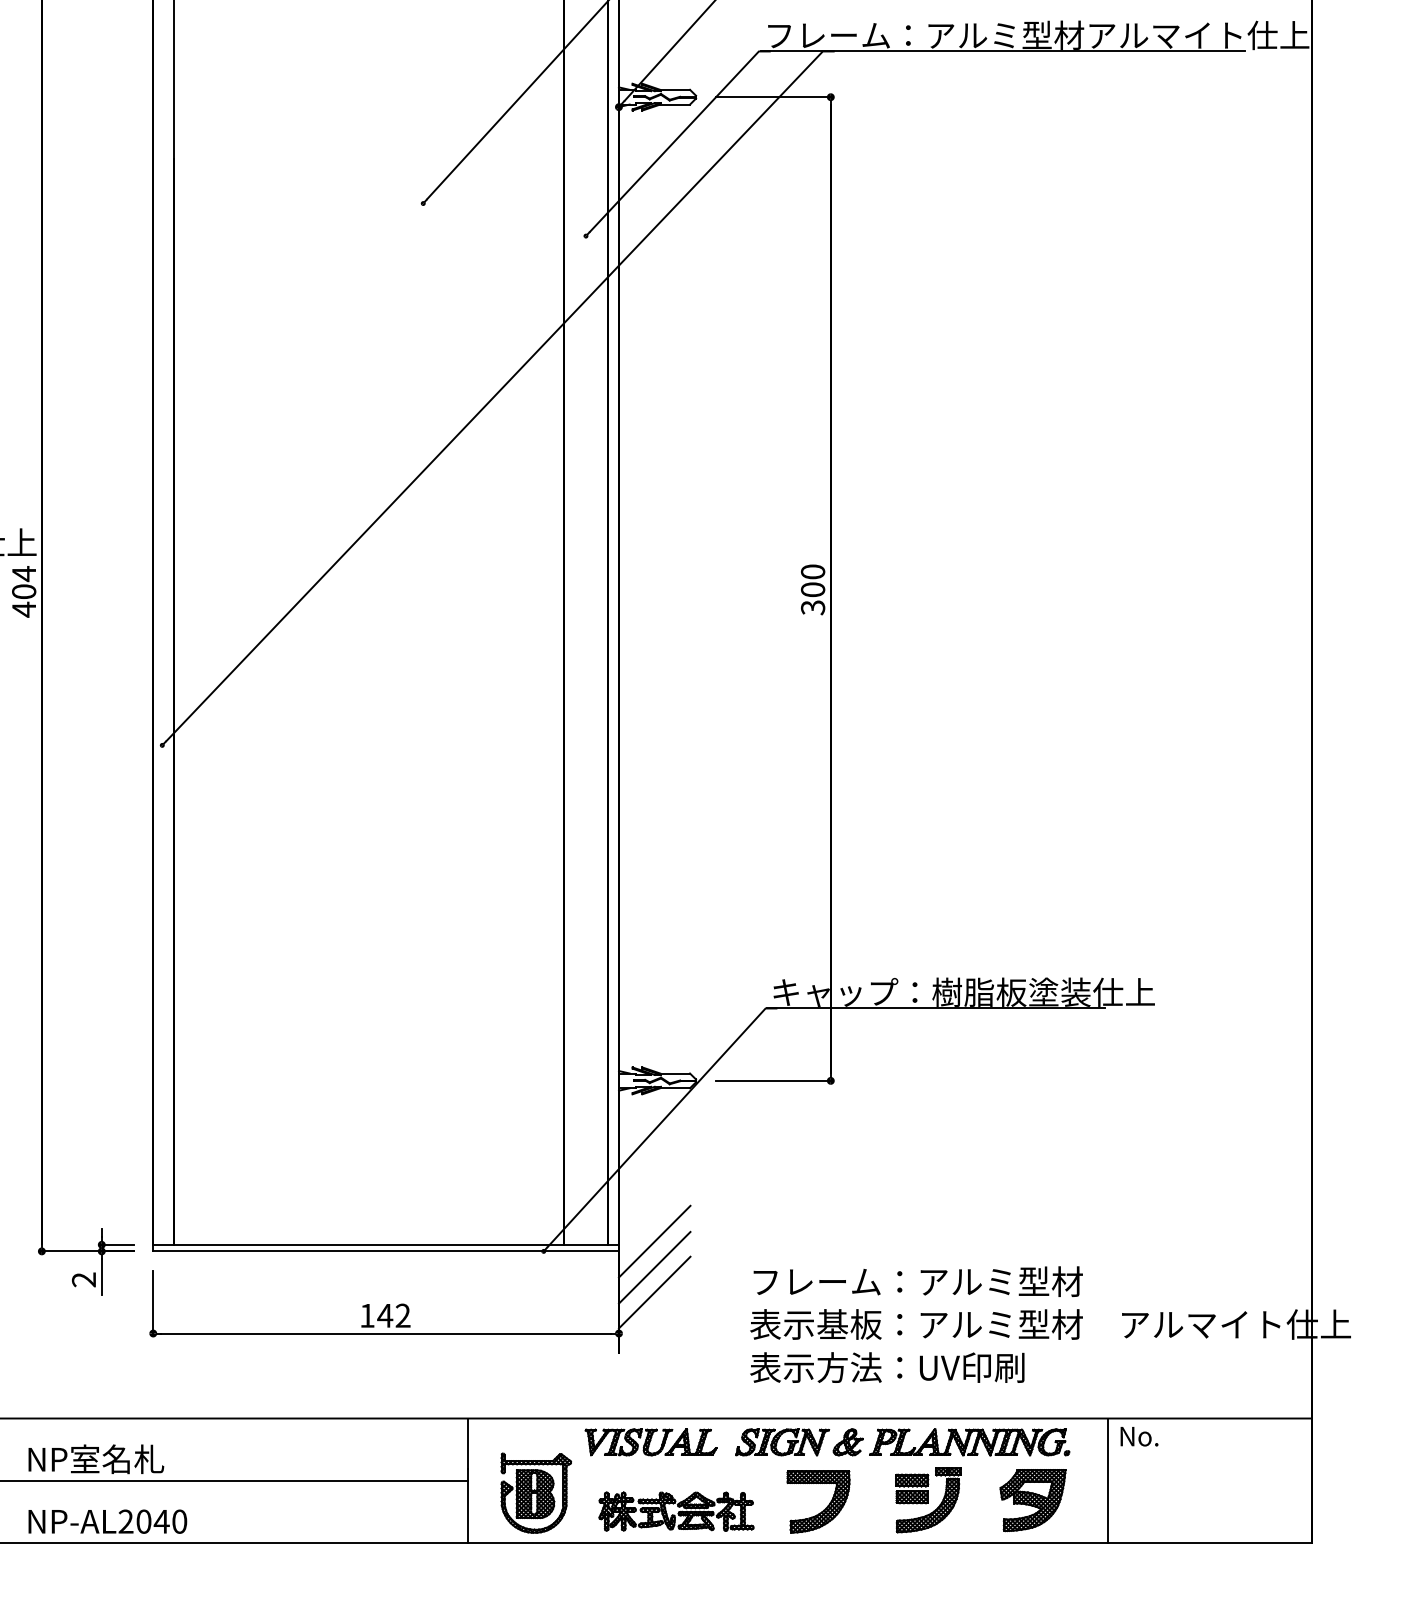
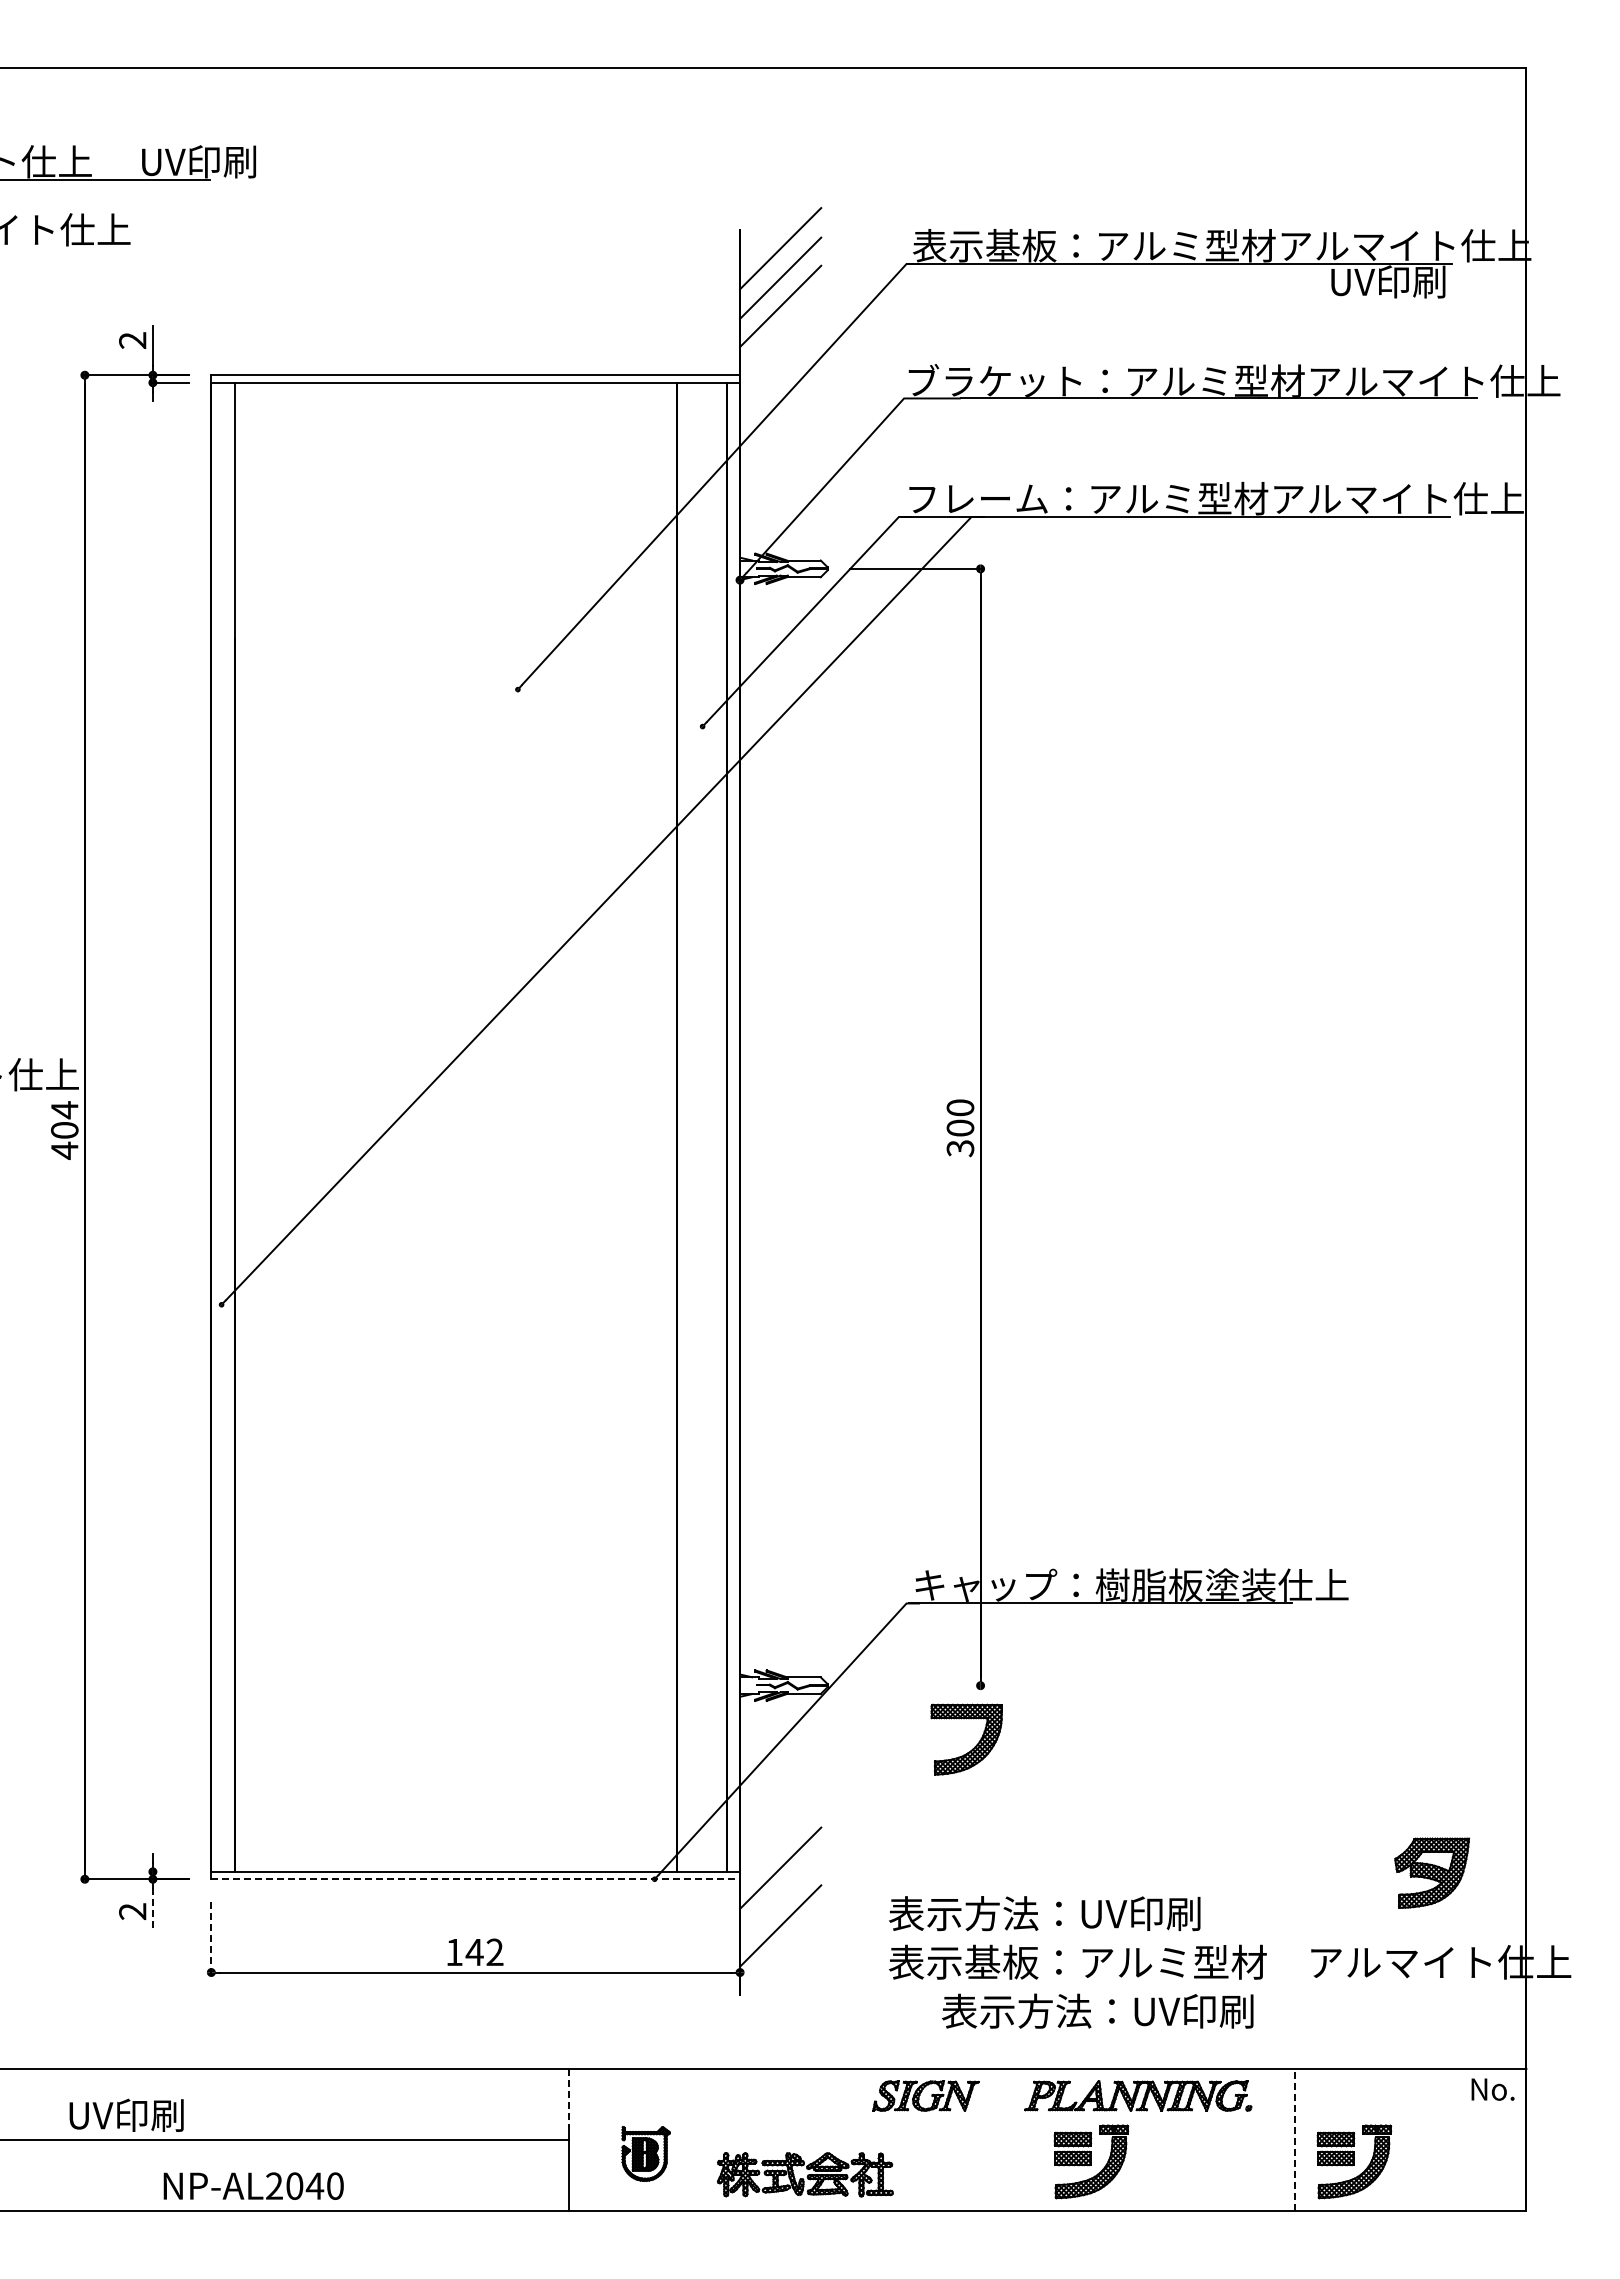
line: (772, 1080) -> (914, 1685), removed
line: (117, 1244) -> (170, 1871), removed
line: (386, 1251) -> (476, 1879), solid -> dashed
line: (654, 1267) -> (780, 1897), removed
line: (101, 1277) -> (152, 1908), solid -> dashed
text: (916, 1281) -> (1077, 1913), フレーム：アルミ型材 -> 表示方法：UV印刷
line: (153, 1302) -> (211, 1937), solid -> dashed
text: (887, 1366) -> (1097, 2010), moved
text: (1139, 1436) -> (1492, 2089), moved
part: (651, 1441) -> (776, 2095), removed
part: (847, 1441) -> (999, 2095), removed
line: (468, 1443) -> (569, 2097), solid -> dashed
text: (96, 1459) -> (146, 2115), NP室名札 -> UV印刷
line: (1107, 1480) -> (1294, 2139), solid -> dashed
part: (535, 1492) -> (645, 2153), size x0.6
part: (1032, 1499) -> (1431, 1872), moved
part: (1160, 1499) -> (1354, 2161), added
part: (825, 1507) -> (974, 1746), moved
text: (107, 1521) -> (253, 2185), moved

